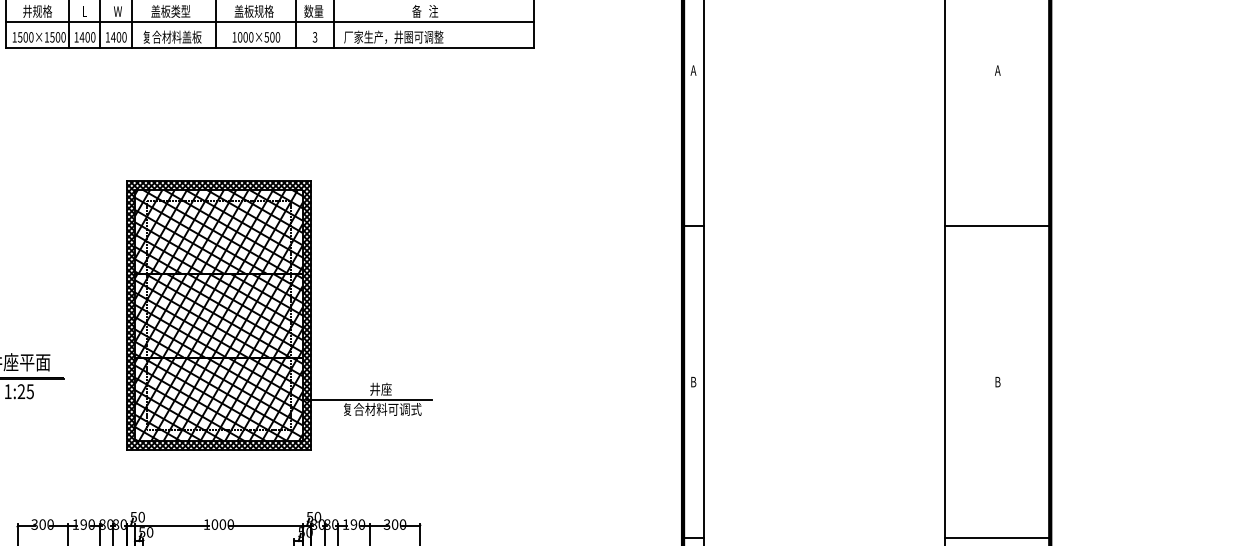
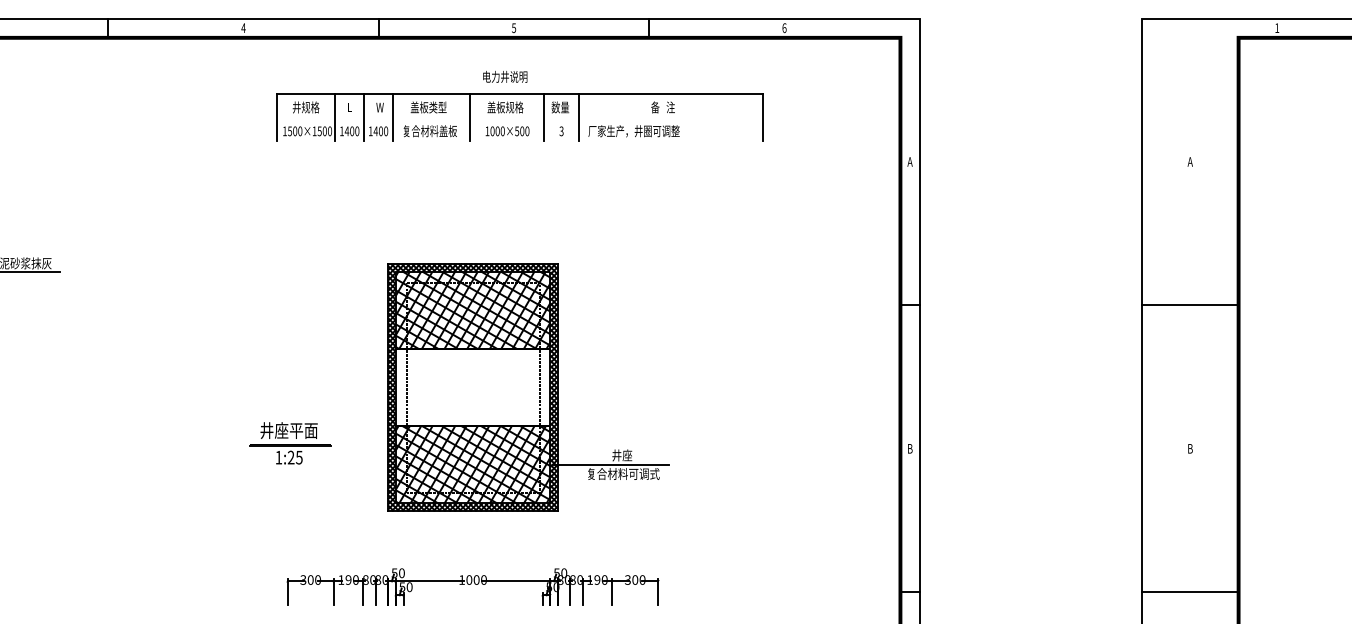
line: (270, 22) -> (520, 117), removed
line: (270, 47) -> (520, 140), removed
hatch: (218, 315) -> (472, 387), removed

